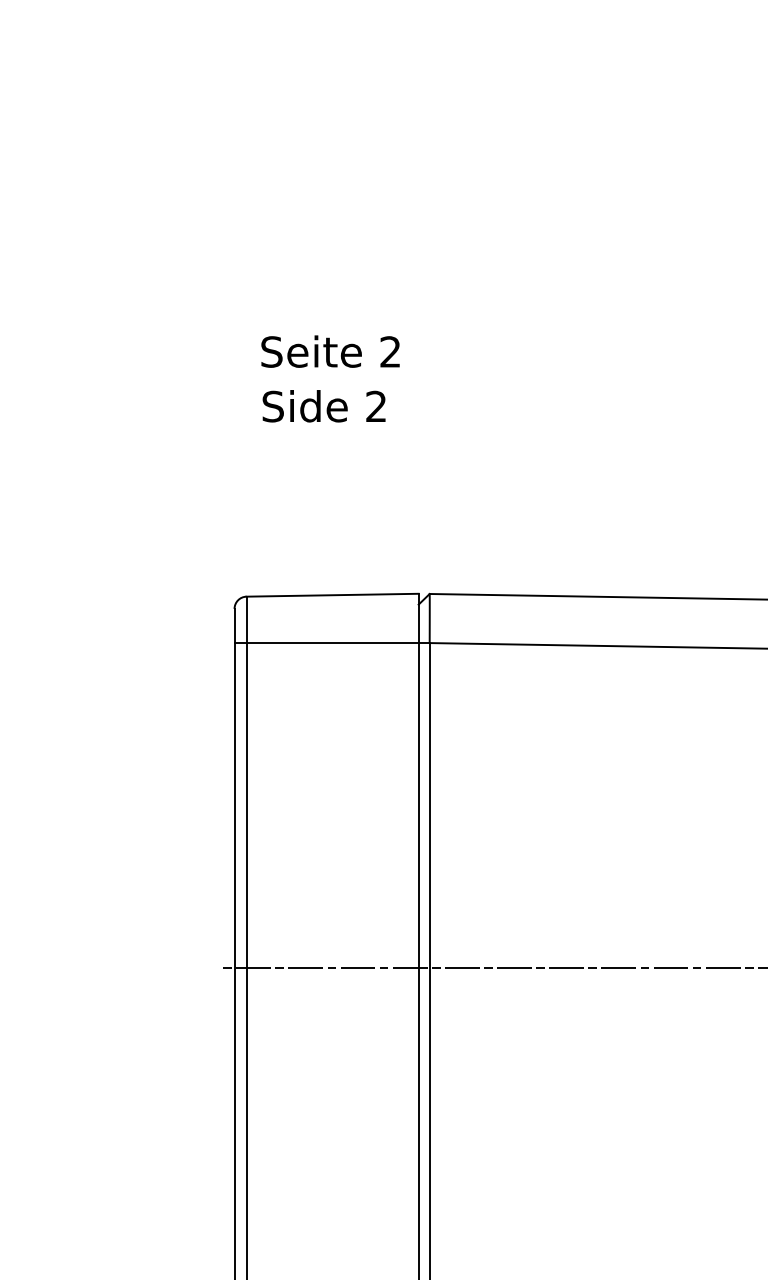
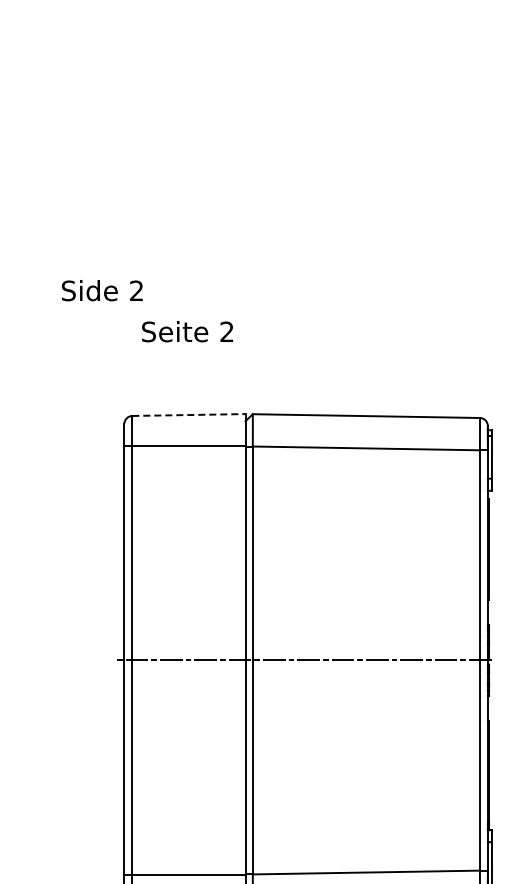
text: (330, 351) -> (187, 331), moved
text: (324, 406) -> (102, 290), moved
line: (331, 595) -> (188, 415), solid -> dashed

